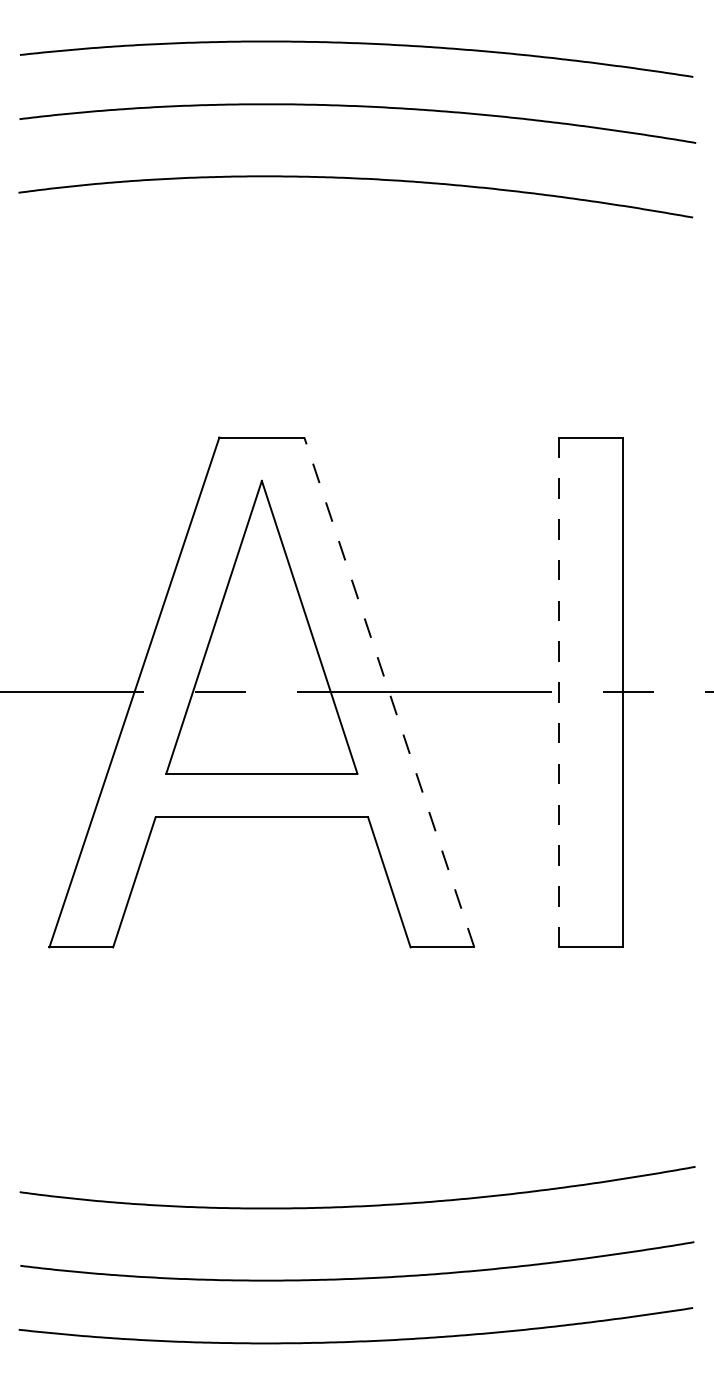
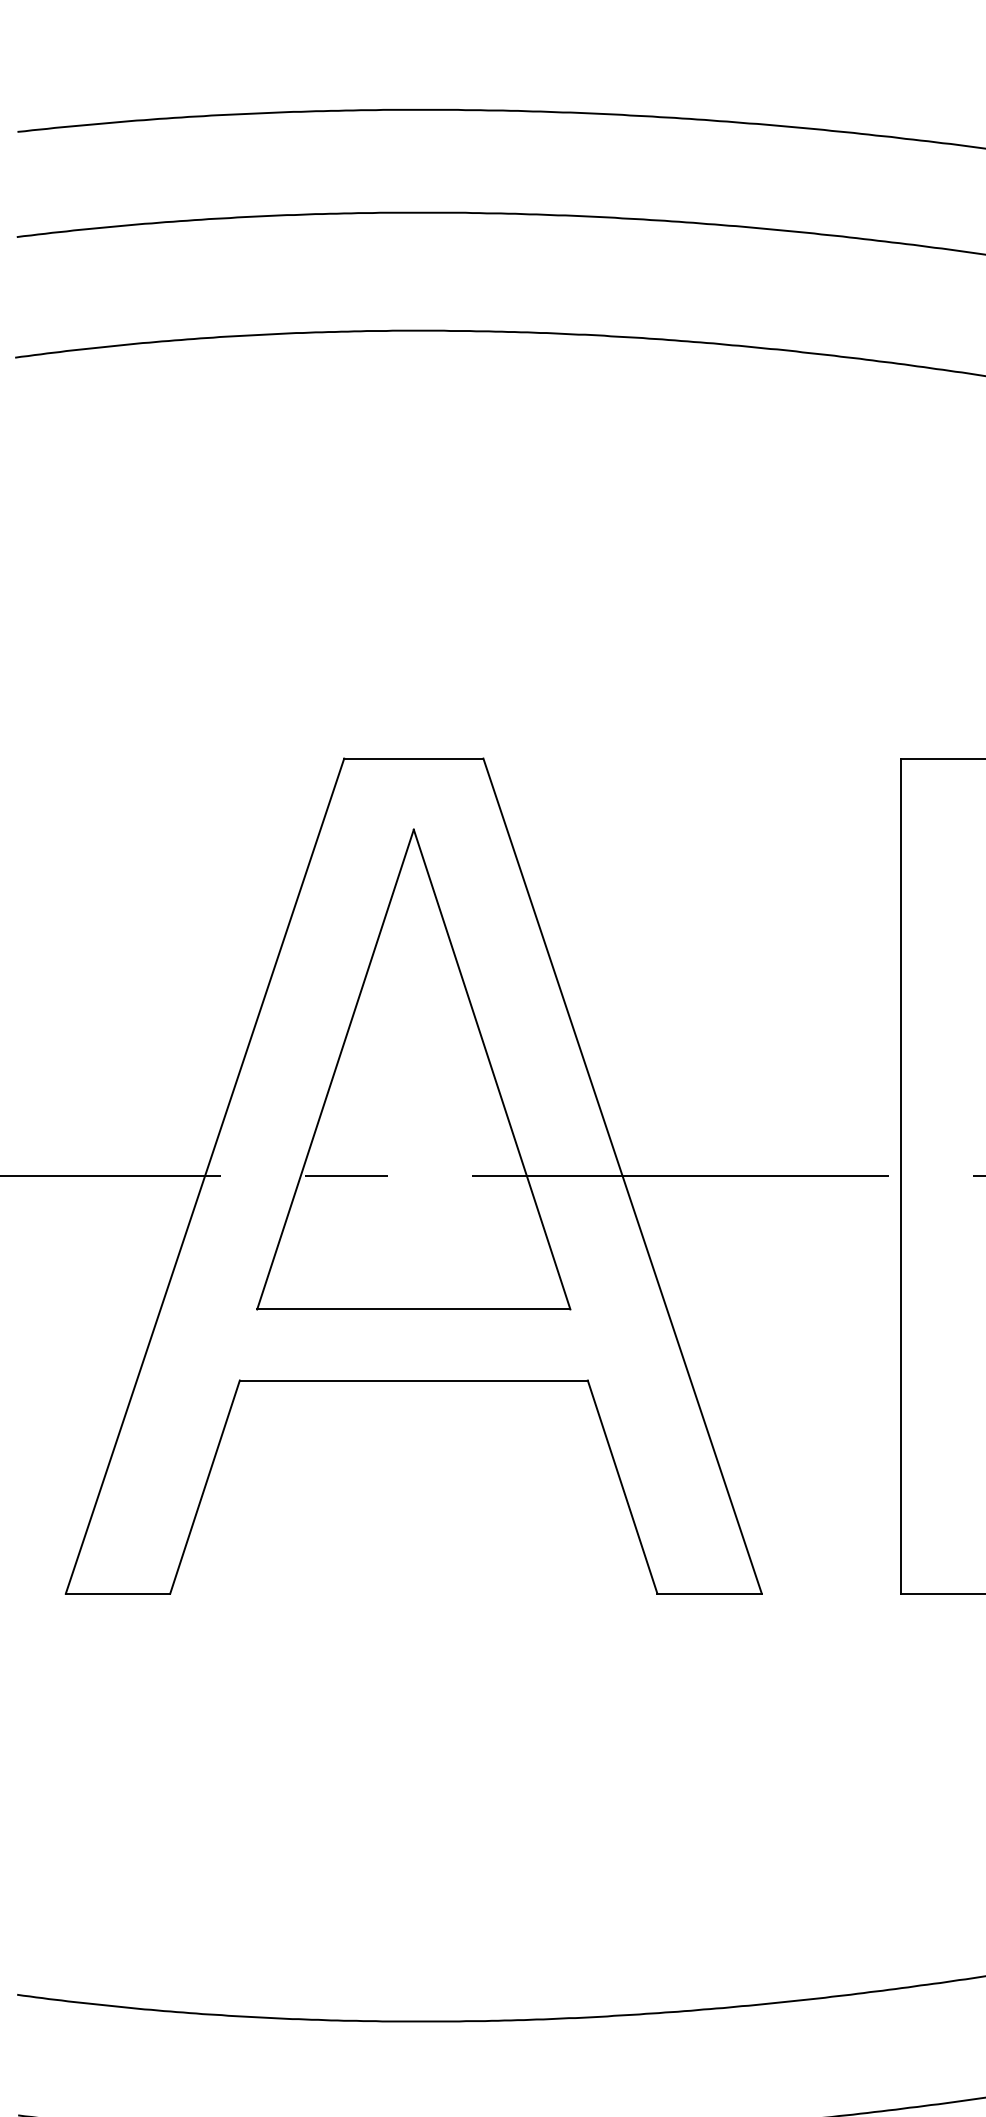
line: (389, 692) -> (622, 1176), dashed -> solid
line: (559, 692) -> (901, 1176), dashed -> solid

